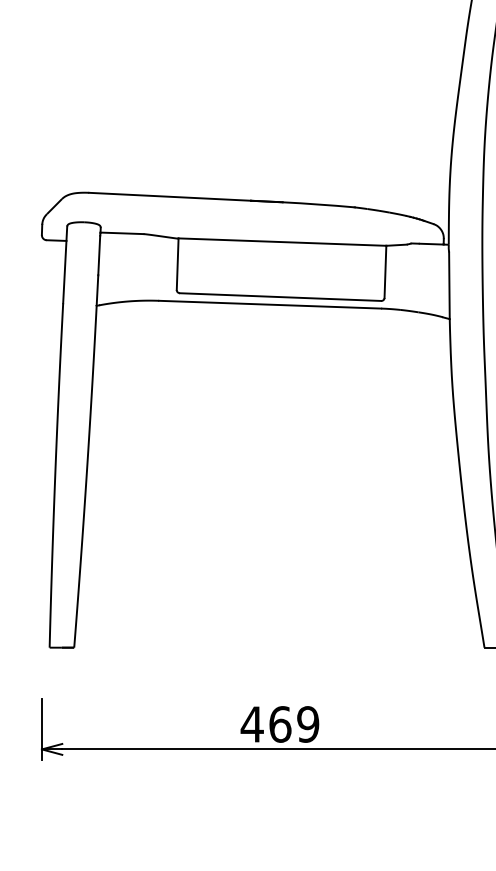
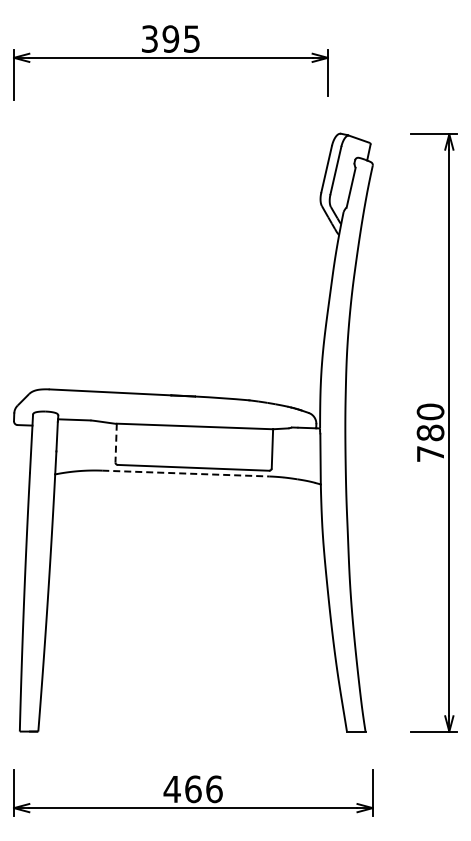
line: (178, 264) -> (116, 443), solid -> dashed
line: (269, 304) -> (185, 473), solid -> dashed
text: (308, 724) -> (214, 789), 469 -> 466

